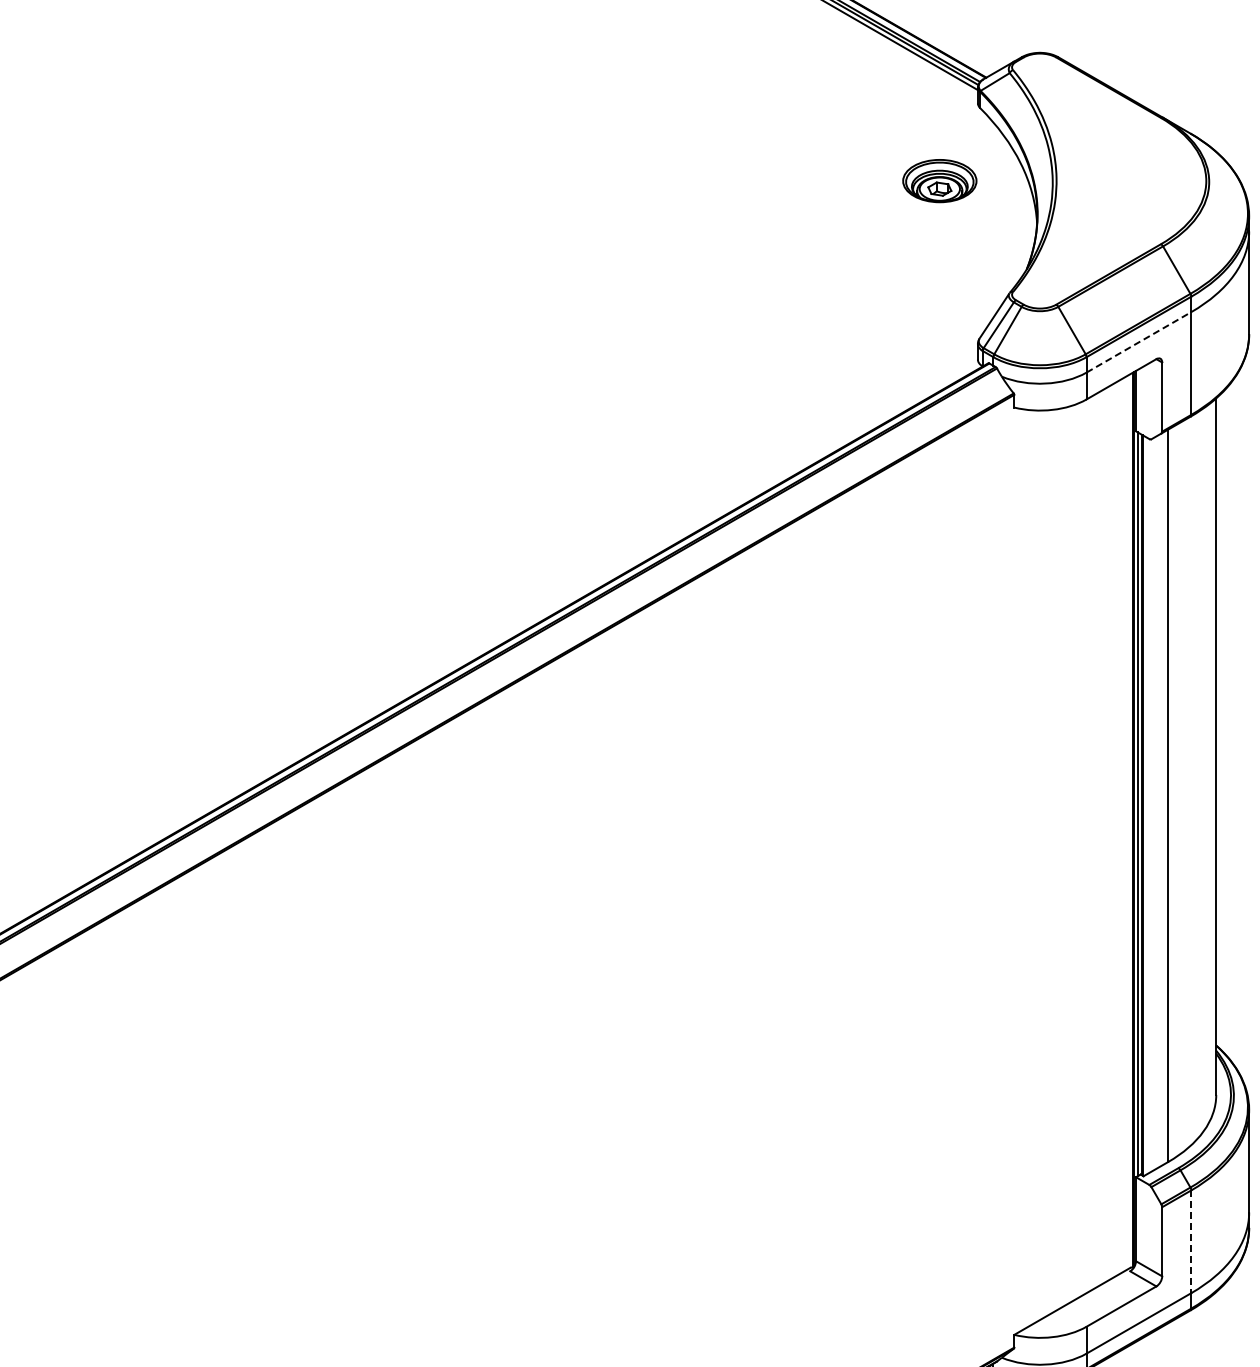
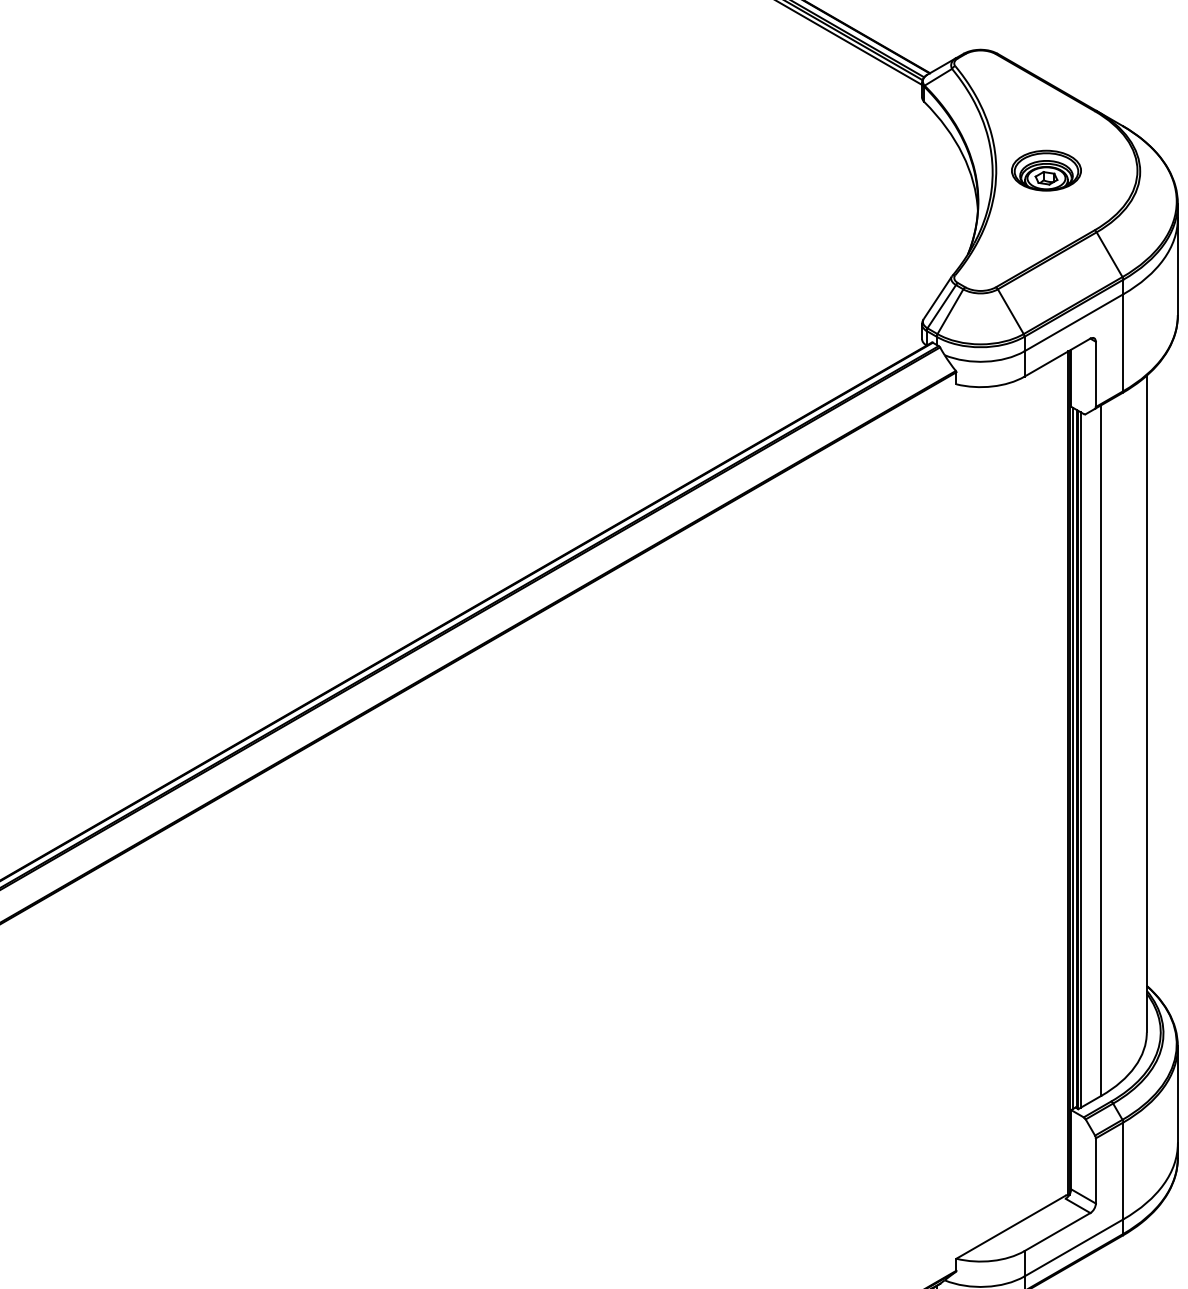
part: (939, 181) -> (1046, 171), moved
line: (1139, 342) -> (1074, 322), dashed -> solid
line: (1146, 805) -> (1081, 759), added
line: (1191, 1242) -> (1123, 1171), dashed -> solid

